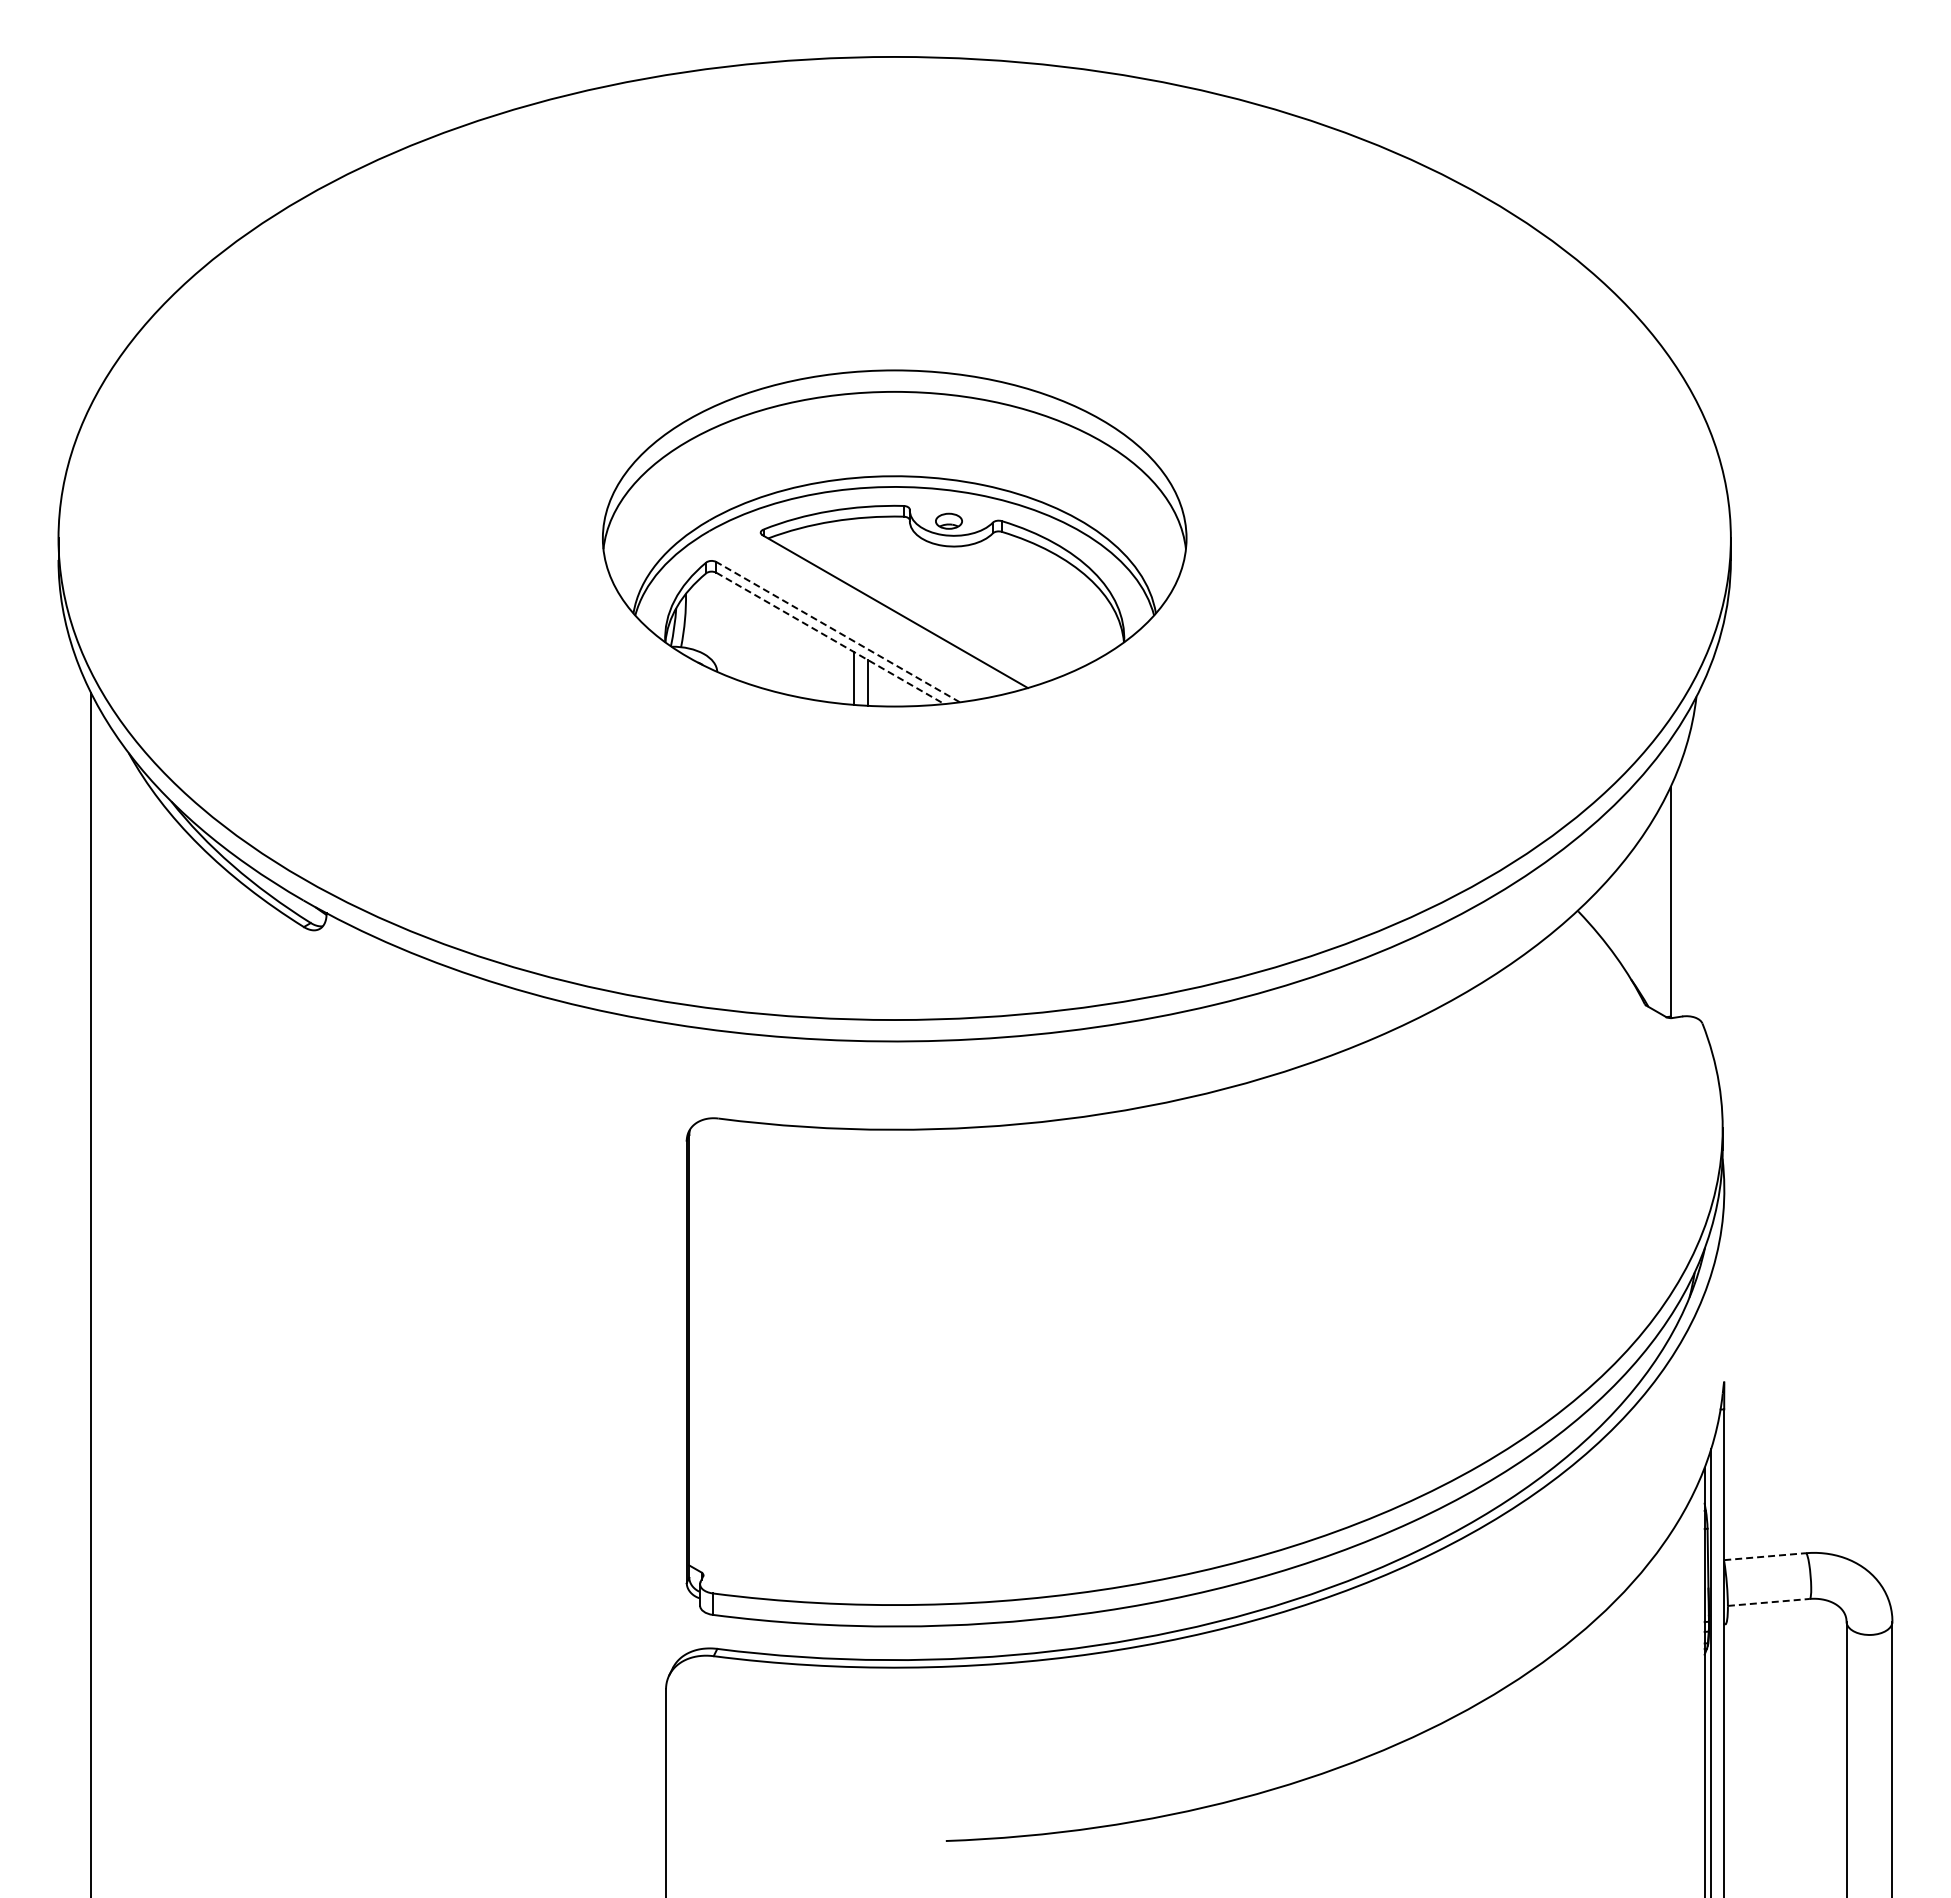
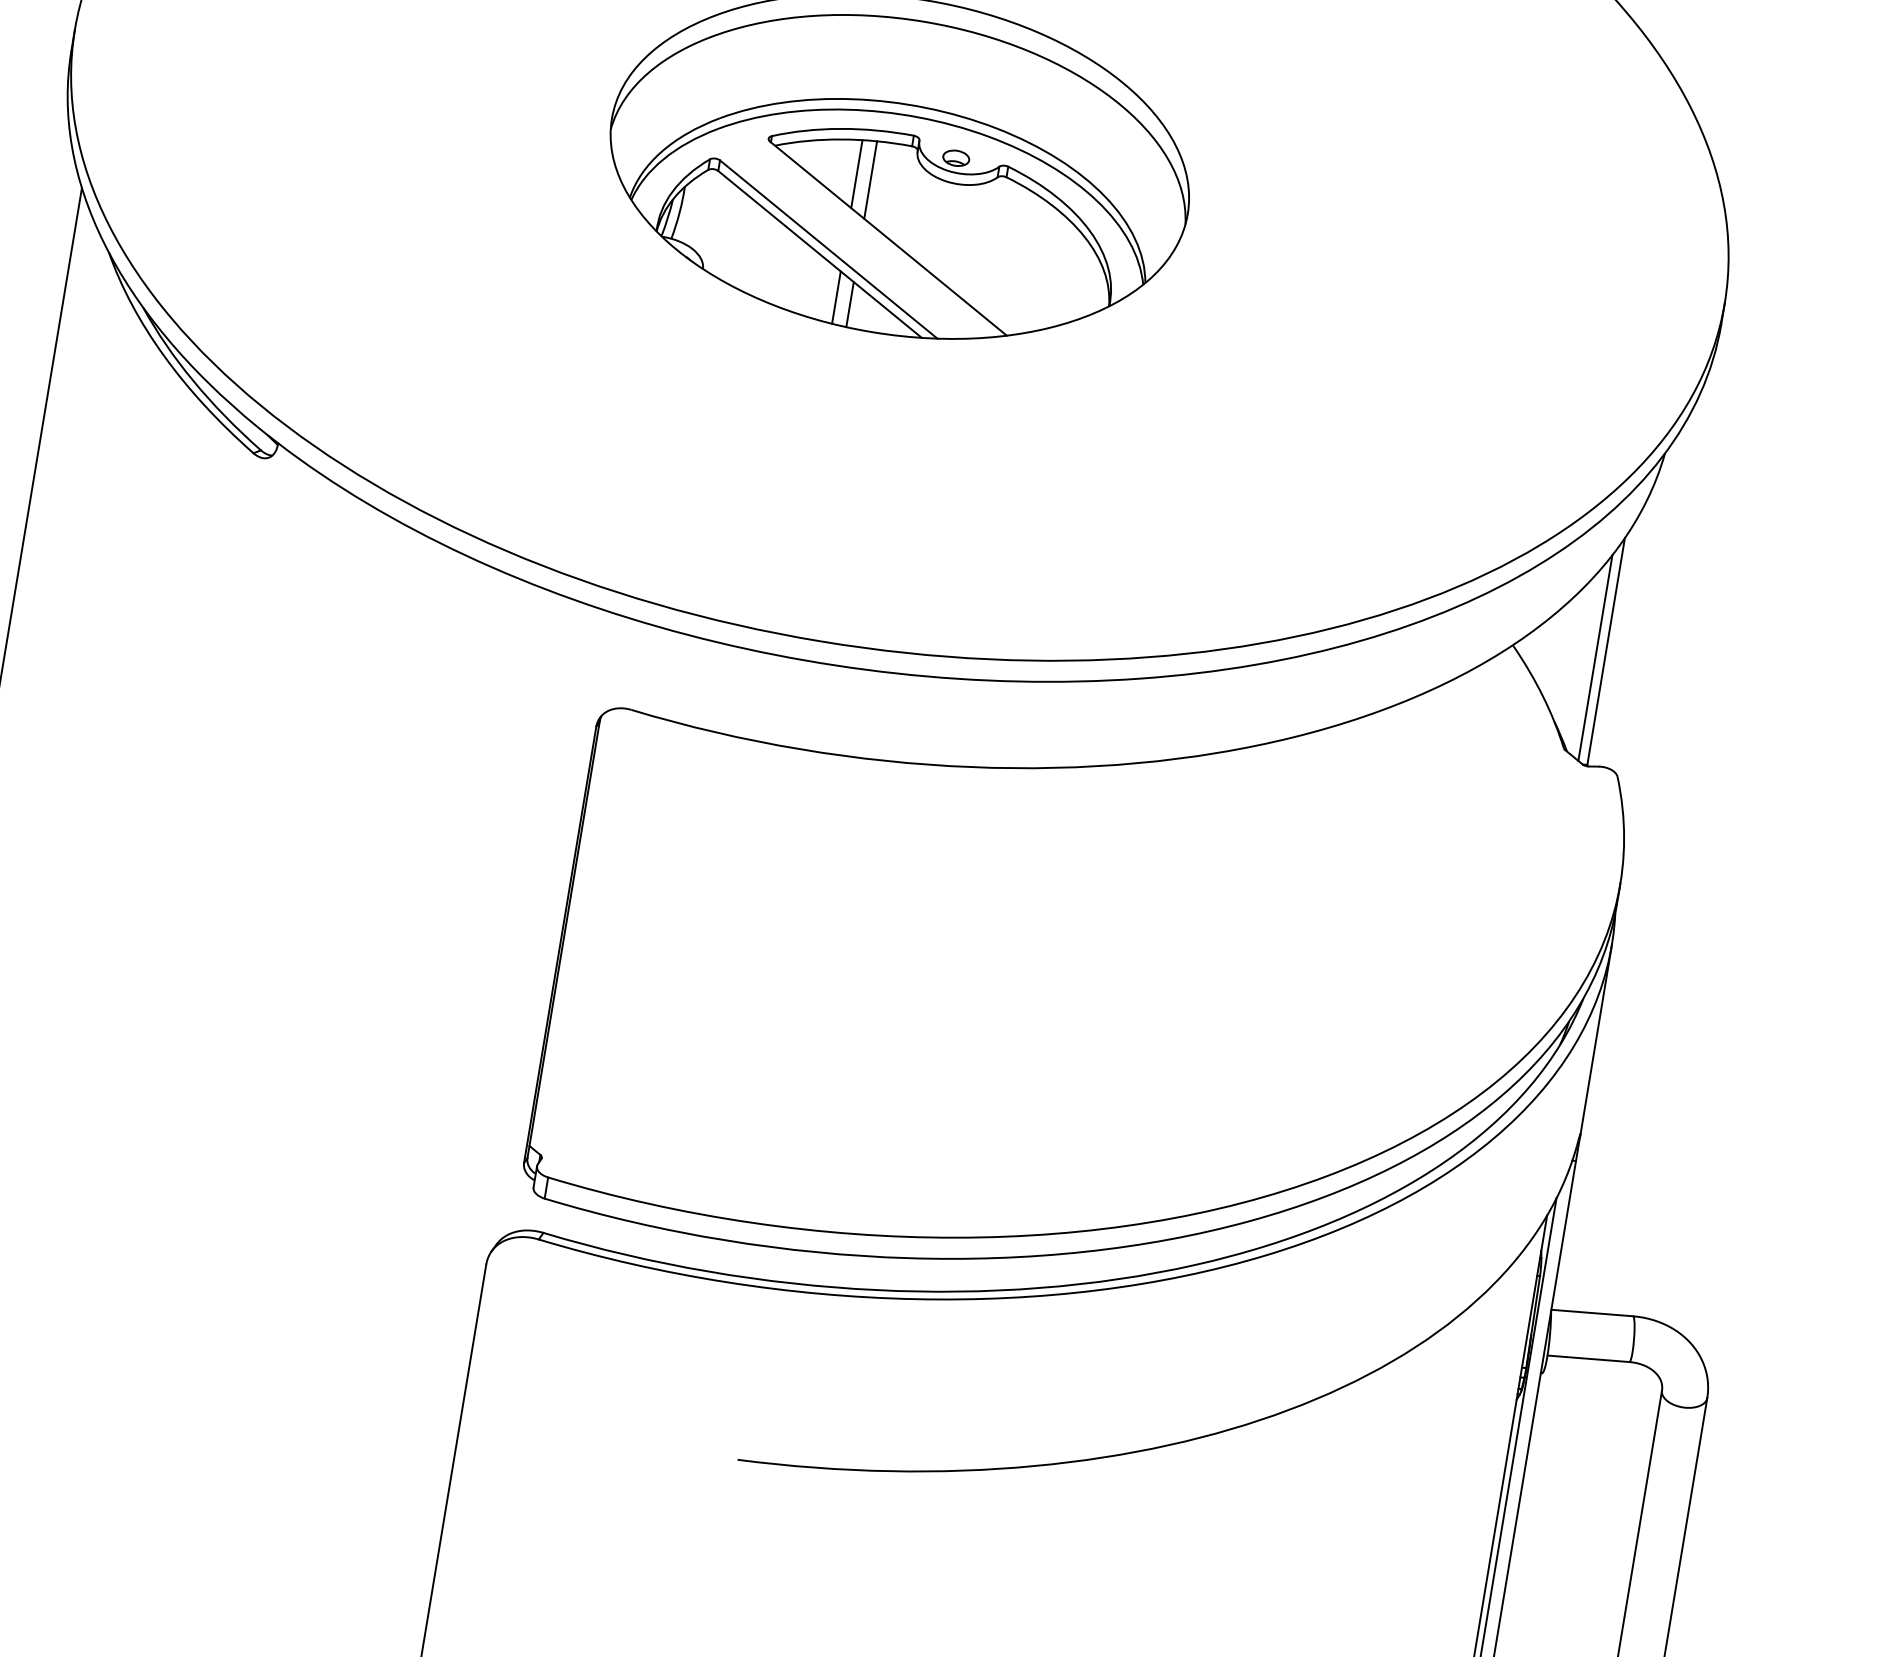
line: (853, 552) -> (856, 173), added
line: (868, 556) -> (871, 179), added
line: (838, 632) -> (829, 249), dashed -> solid
line: (830, 638) -> (820, 254), dashed -> solid
line: (1661, 909) -> (1595, 657), added
line: (1724, 1286) -> (1596, 1039), added
line: (1765, 1556) -> (1592, 1312), dashed -> solid
line: (1769, 1602) -> (1589, 1358), dashed -> solid

